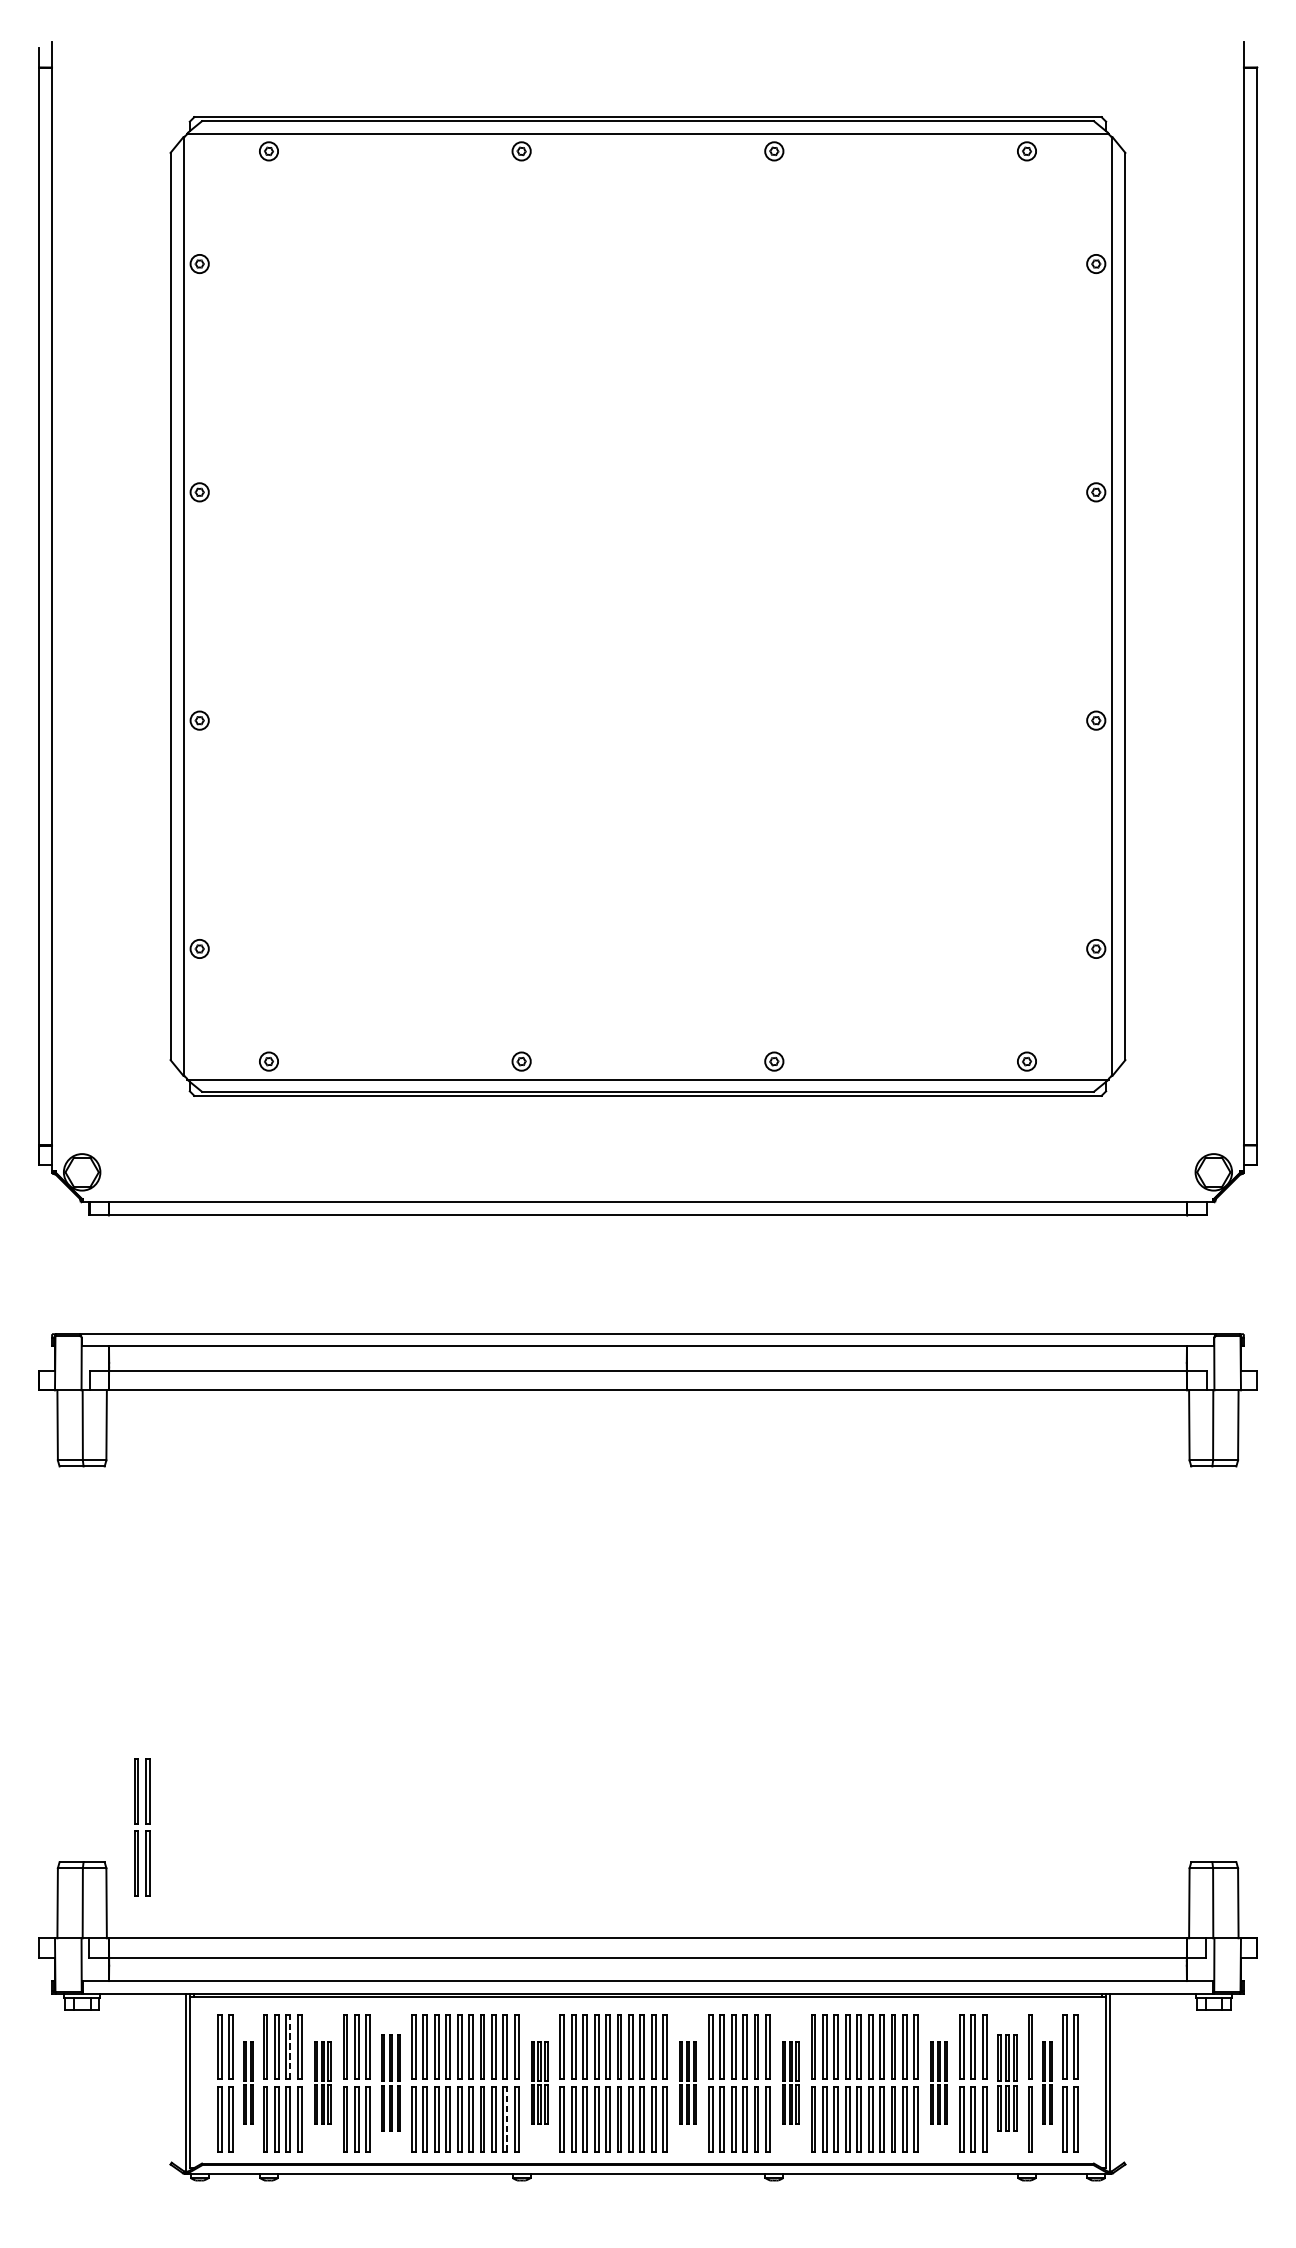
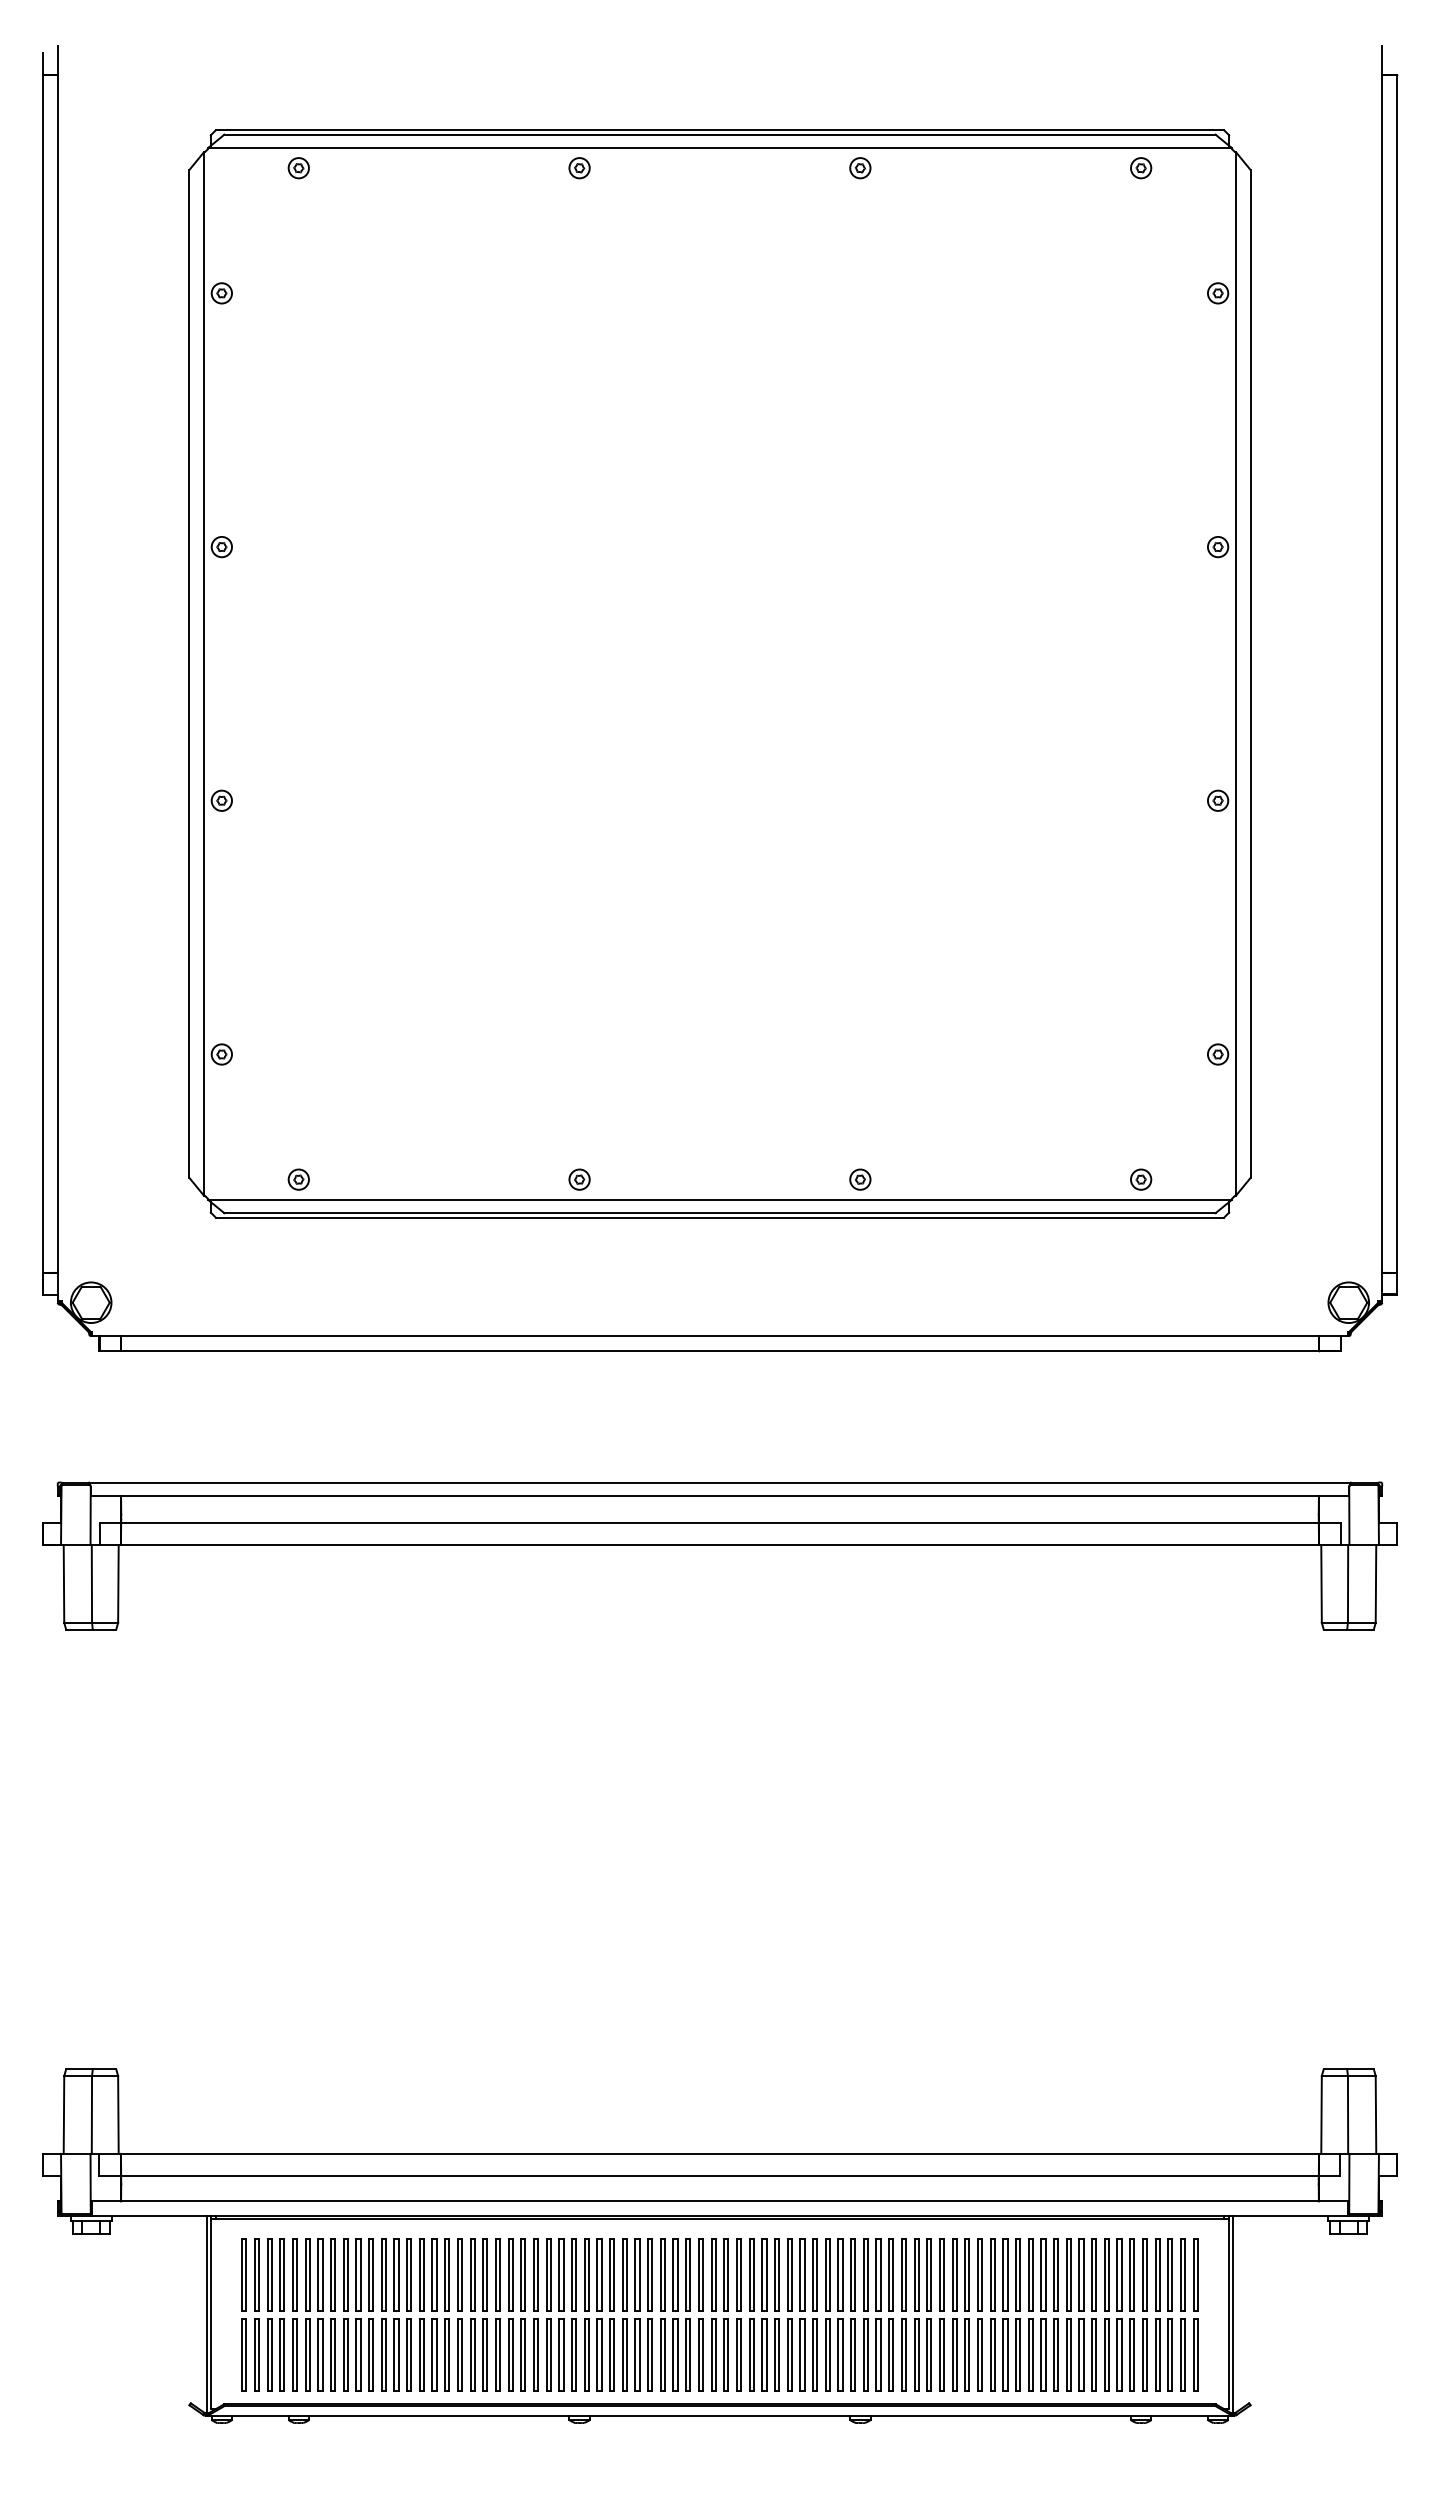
part: (141, 1827) -> (157, 2030), removed
line: (290, 2046) -> (322, 2274), dashed -> solid
part: (247, 2082) -> (275, 2314), size x1.67
part: (322, 2082) -> (358, 2314), size x1.67
part: (391, 2082) -> (434, 2314), size x1.43
part: (539, 2082) -> (599, 2314), size x1.67
part: (688, 2082) -> (764, 2314), size x1.67
part: (790, 2082) -> (878, 2314), size x1.67
part: (939, 2082) -> (1043, 2314), size x1.67
part: (1007, 2082) -> (1119, 2314), size x1.43
part: (1047, 2082) -> (1163, 2314), size x1.67
line: (507, 2118) -> (563, 2354), dashed -> solid

